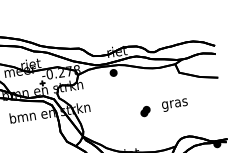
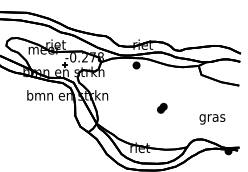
text: (175, 105) -> (212, 119), moved

